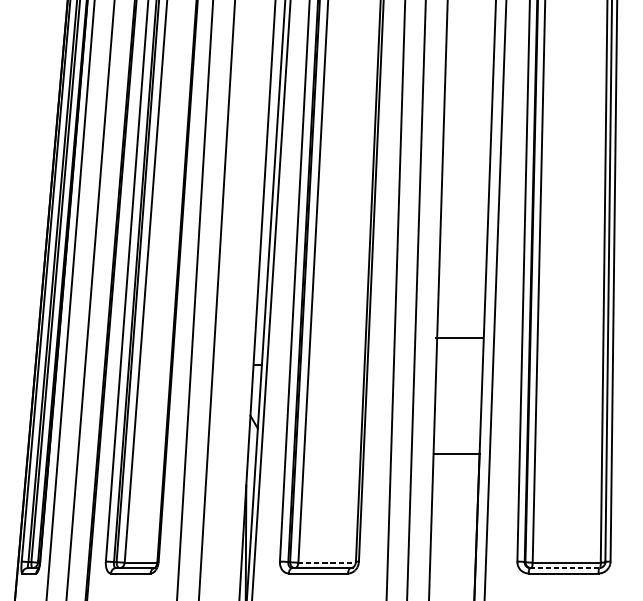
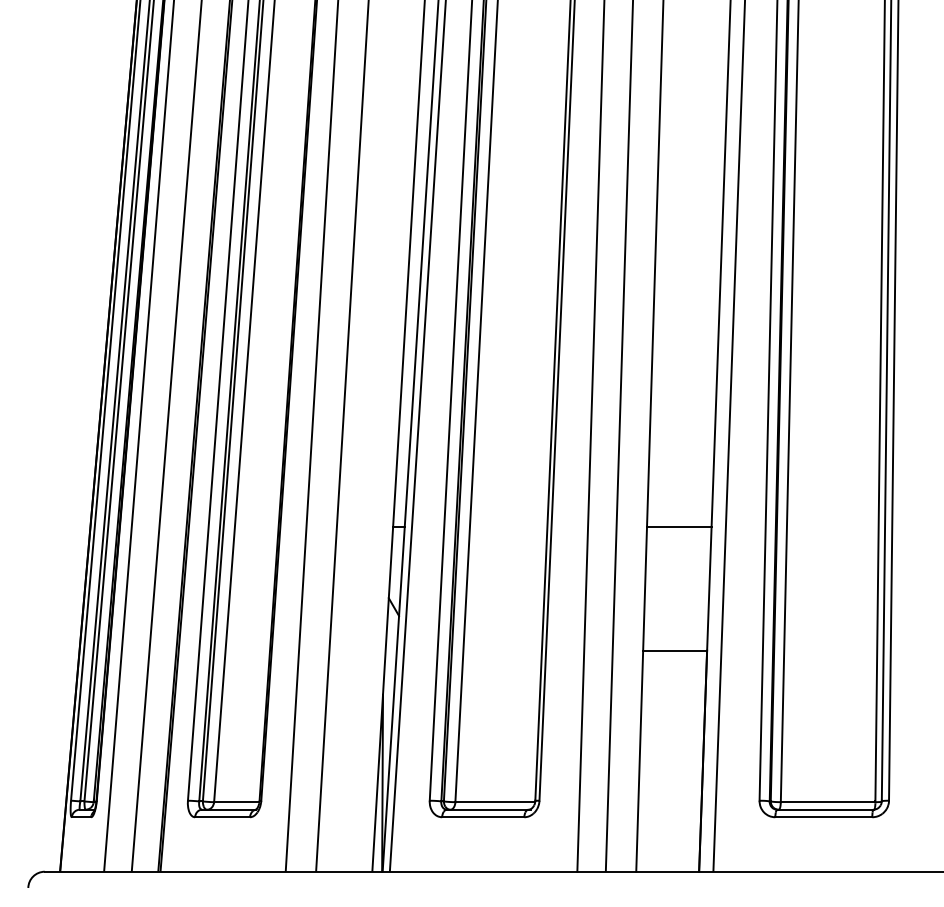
line: (459, 338) -> (679, 527), moved
line: (327, 562) -> (495, 802), dashed -> solid
line: (565, 567) -> (826, 809), dashed -> solid

